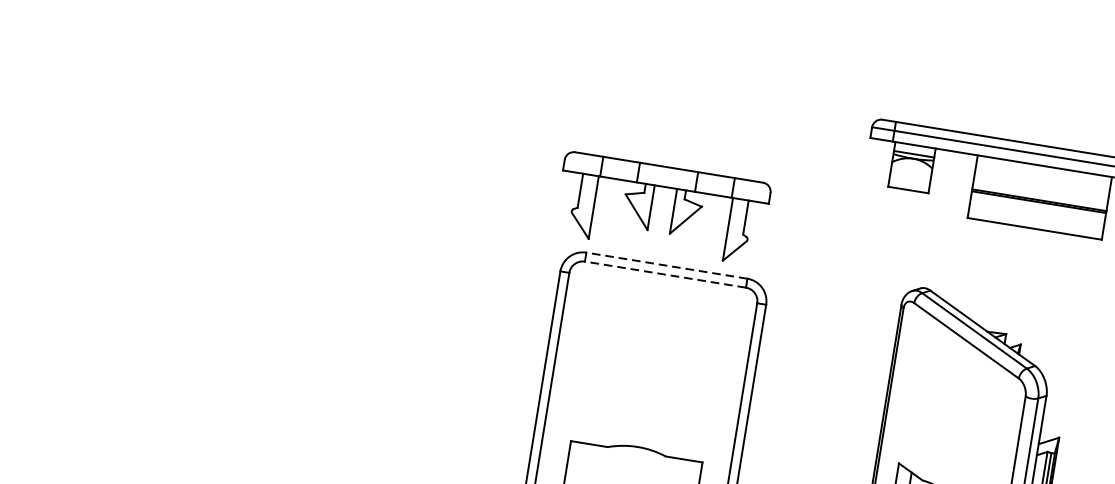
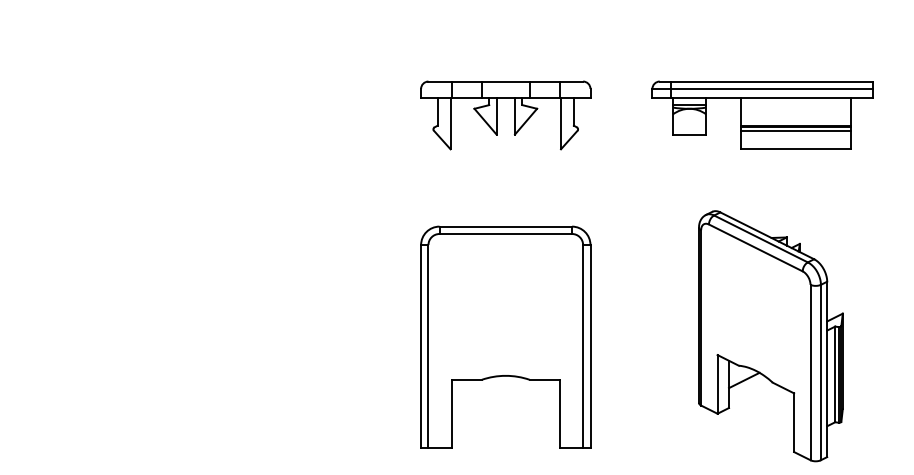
line: (1037, 205) -> (795, 130), added
part: (652, 207) -> (497, 115), moved
line: (666, 265) -> (505, 226), dashed -> solid
line: (665, 275) -> (505, 234), dashed -> solid

